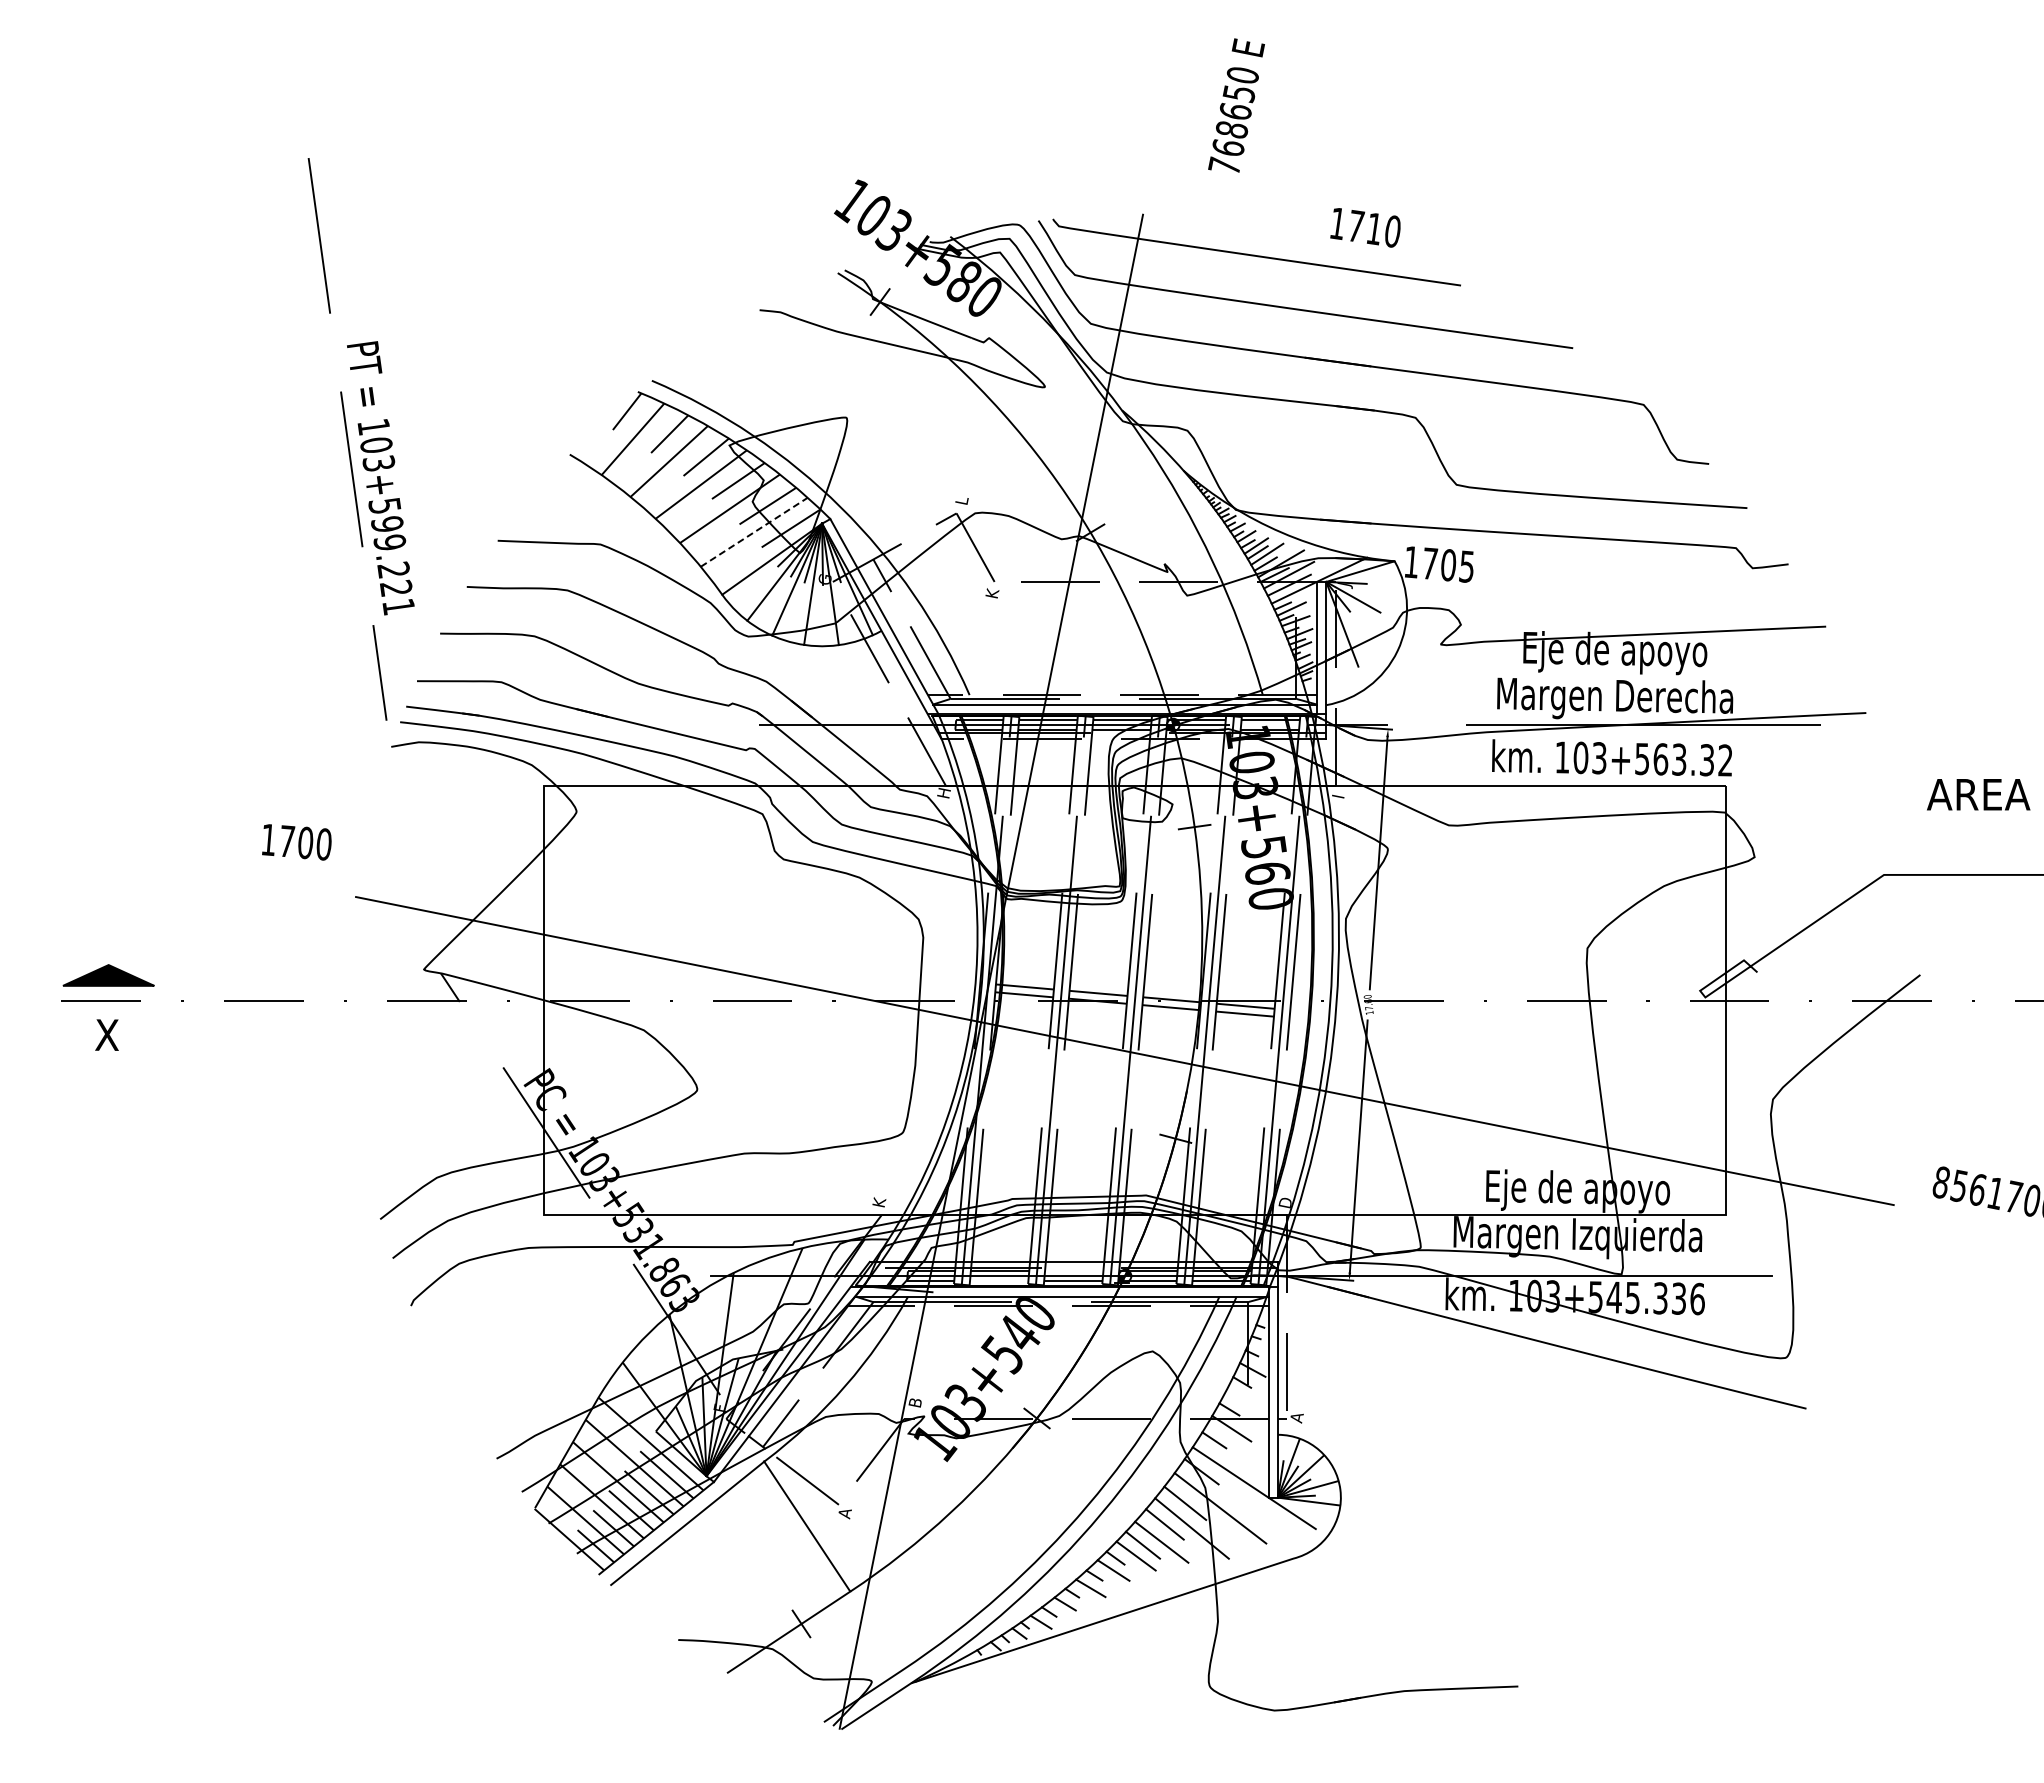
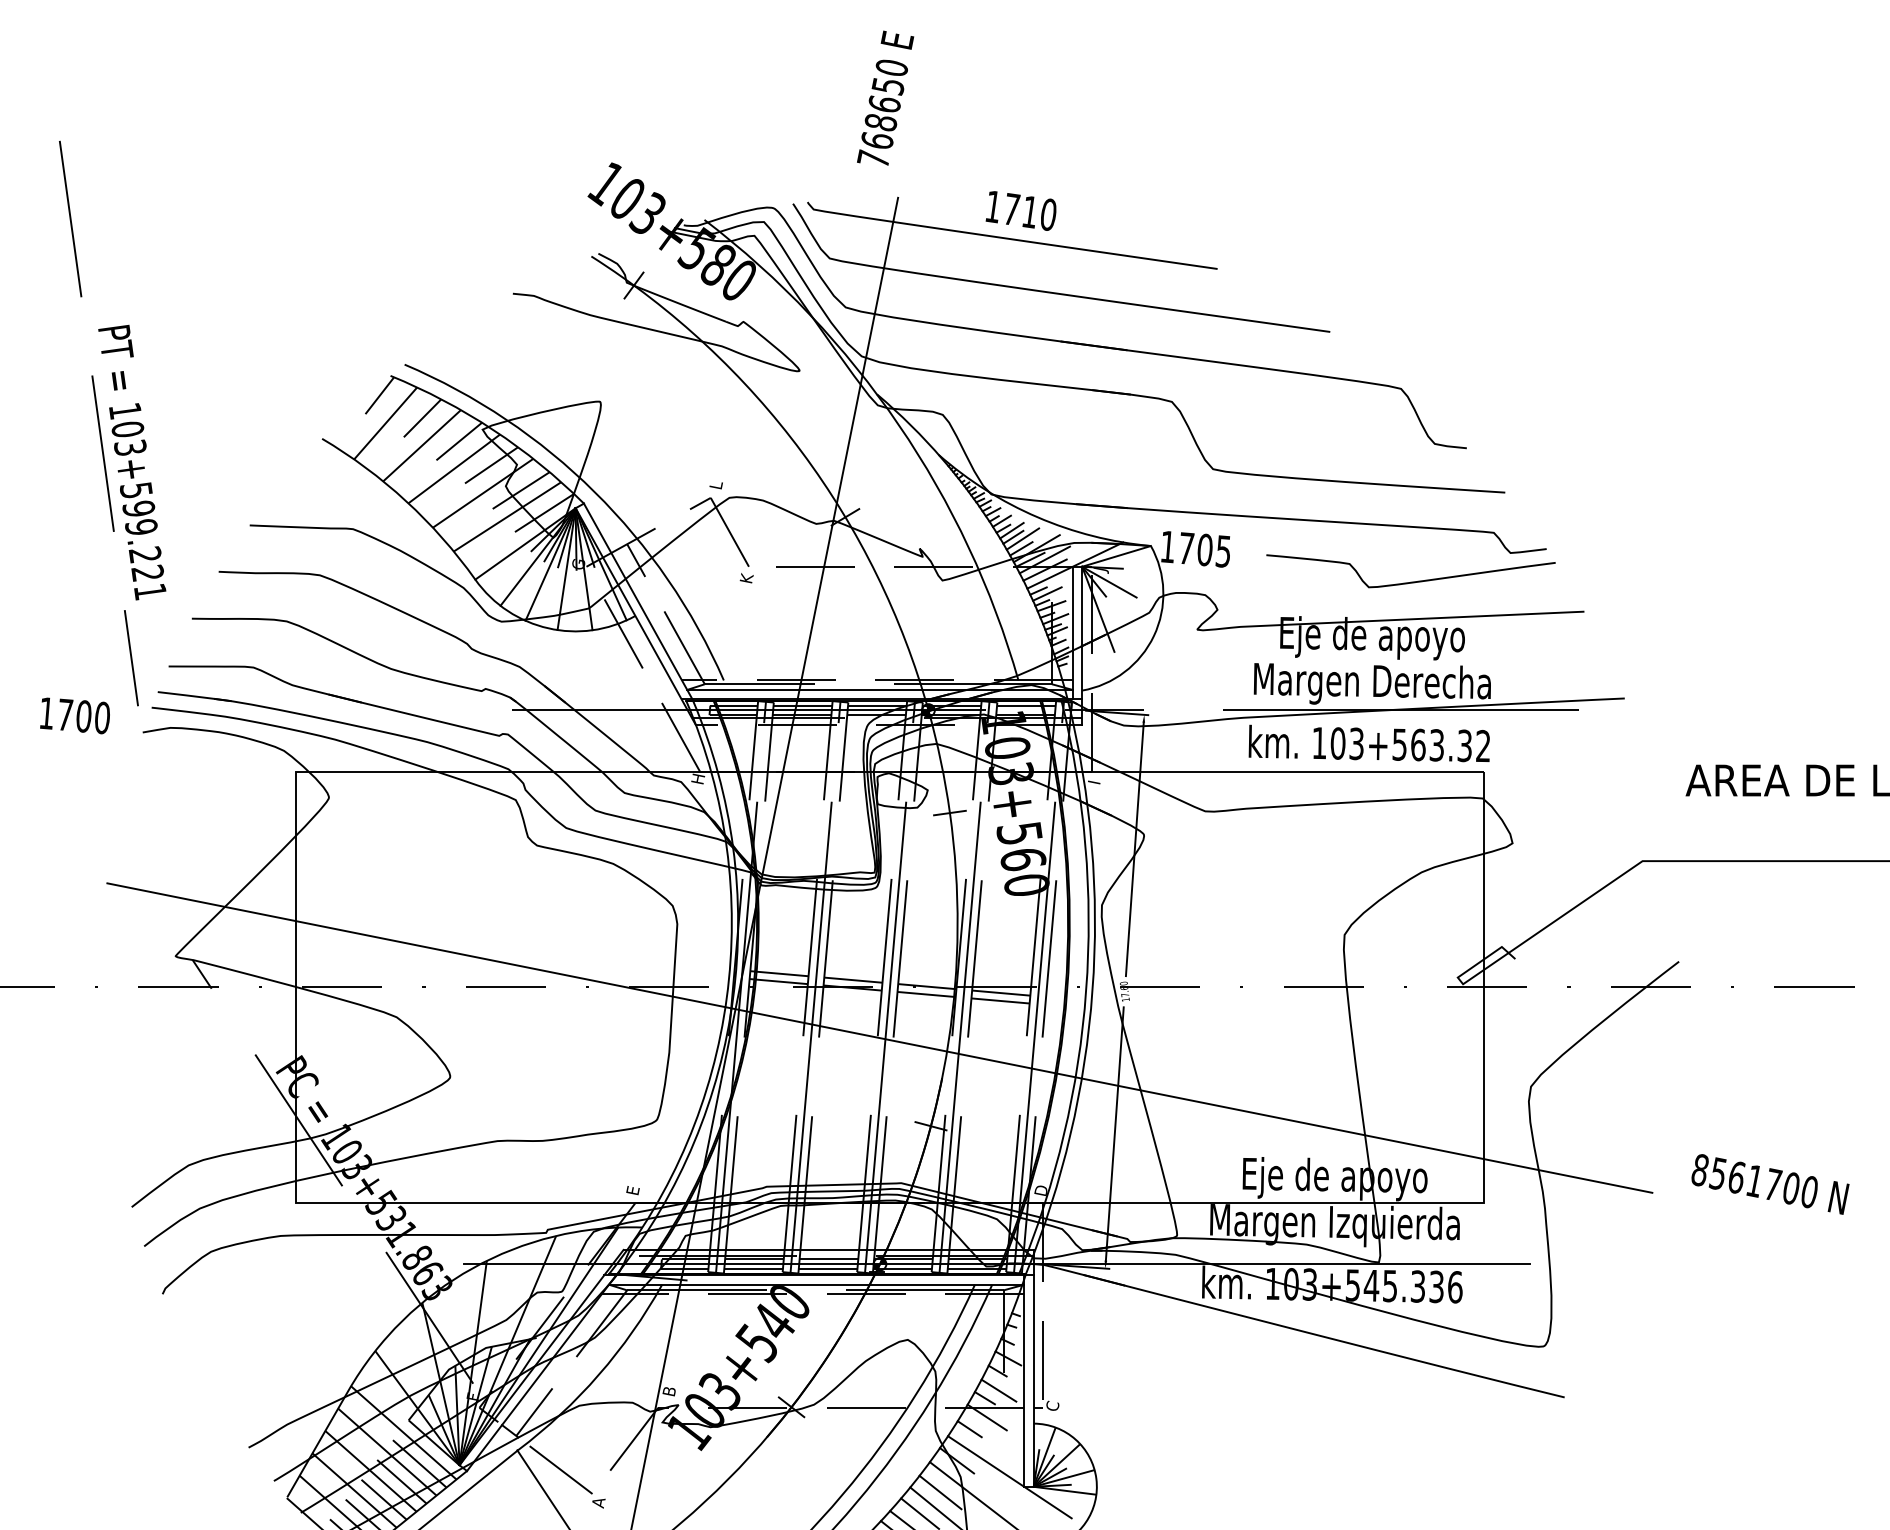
text: (1236, 105) -> (885, 98), moved
text: (1365, 227) -> (1021, 210), moved
line: (754, 532) -> (507, 517), dashed -> solid
curve: (1653, 596) -> (1410, 581), added
text: (296, 842) -> (74, 716), moved
text: (879, 1201) -> (633, 1189), K -> E
line: (1074, 1271) -> (829, 1259), added
line: (999, 1280) -> (753, 1268), added
line: (1243, 1401) -> (999, 1390), added
text: (1296, 1417) -> (1052, 1406), A -> C

